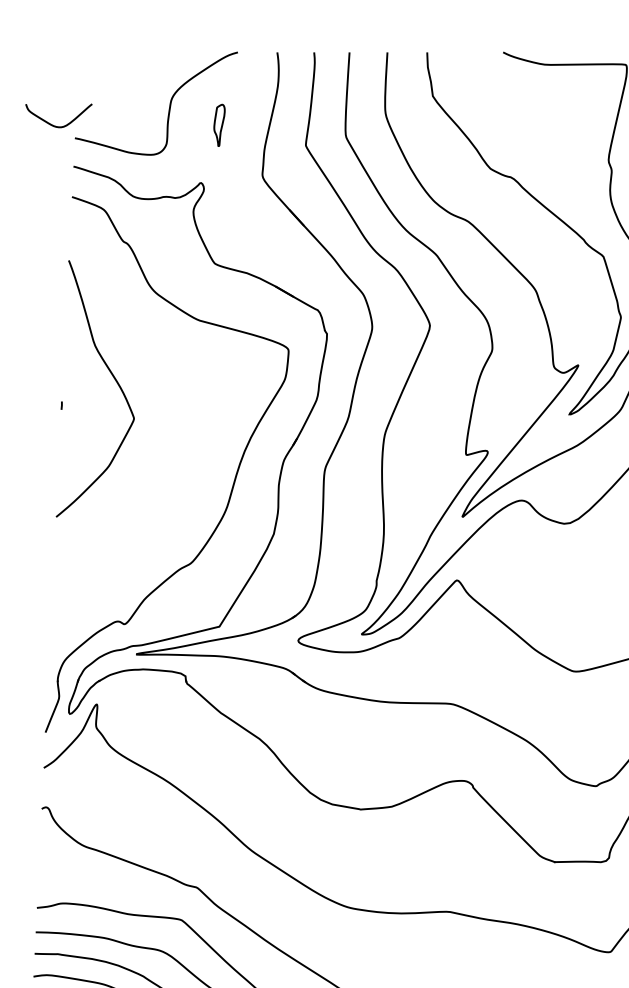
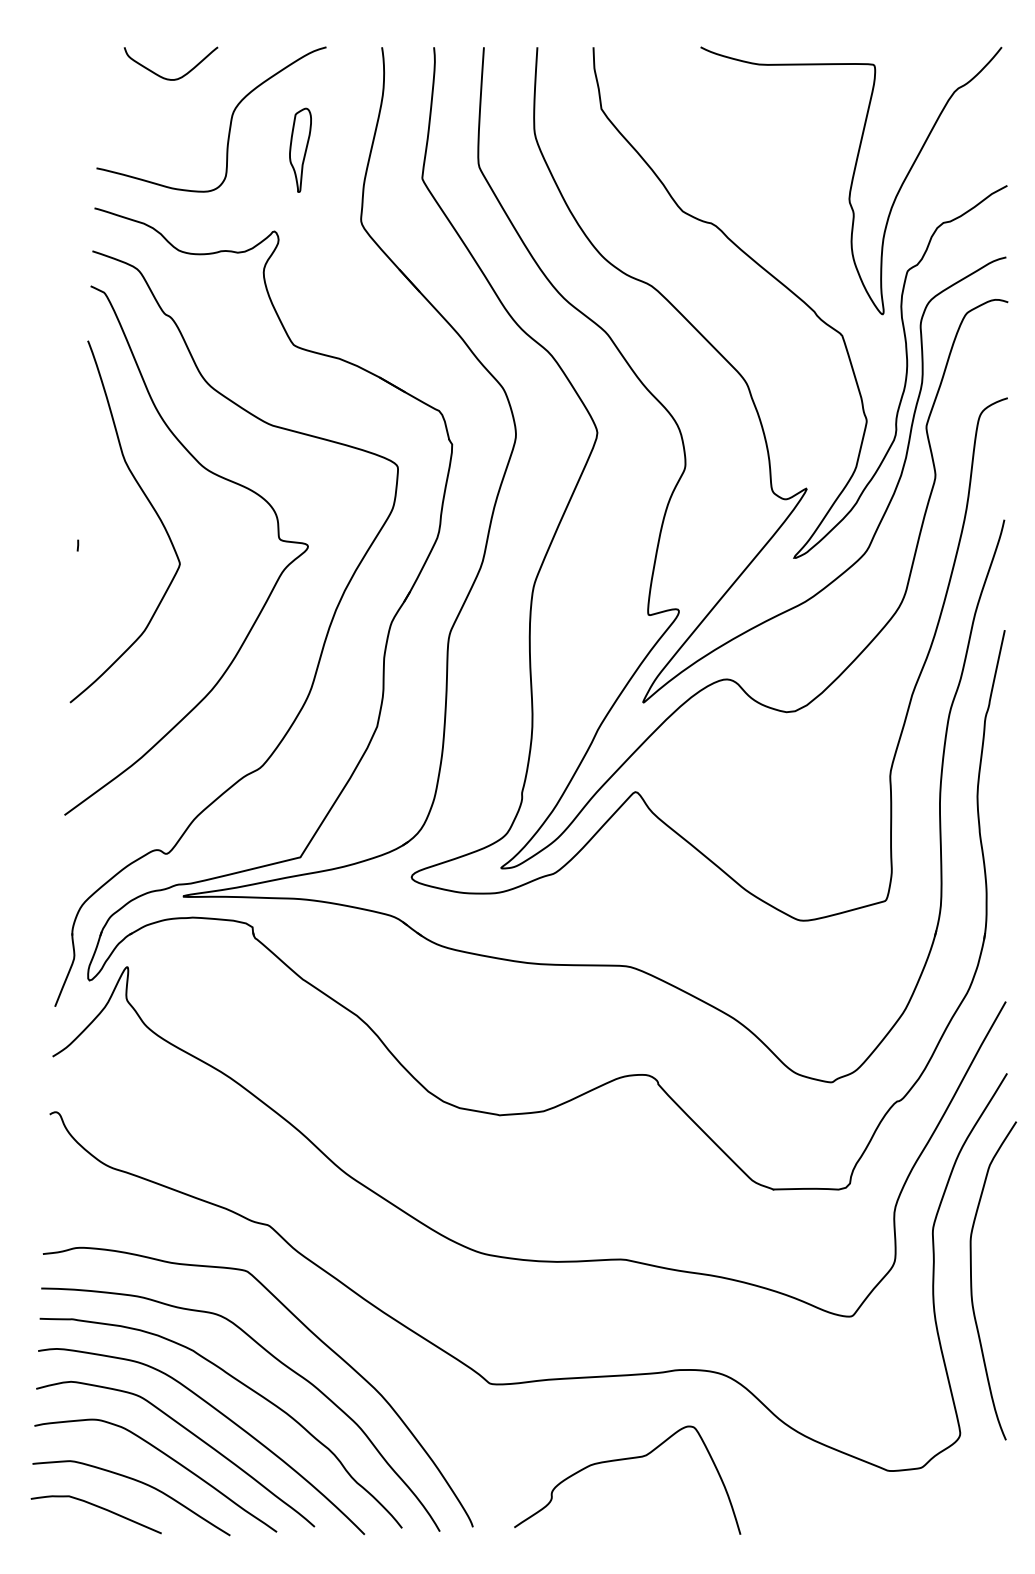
part: (219, 124) -> (300, 149), size x1.43
curve: (55, 125) -> (165, 77), moved
curve: (163, 358) -> (221, 478), added

